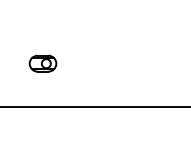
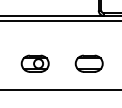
part: (41, 63) -> (34, 63), size x1.67
part: (130, 63) -> (88, 63), added

